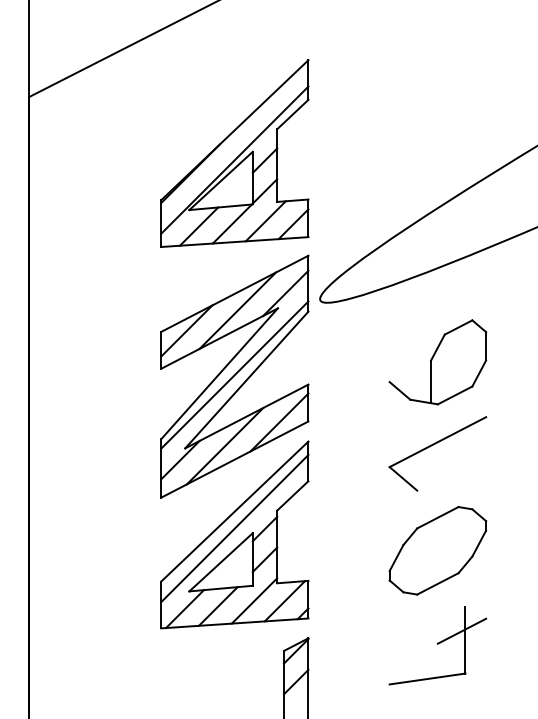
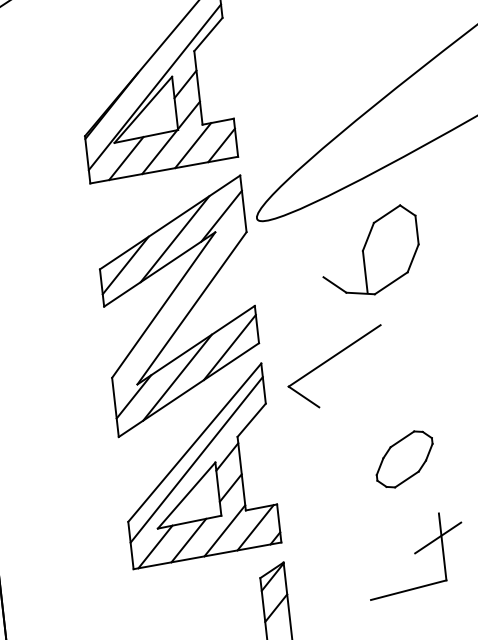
part: (437, 362) -> (369, 251), moved
line: (234, 374) -> (178, 304), removed
part: (433, 445) -> (330, 359), moved
part: (437, 550) -> (404, 459), size x0.6

